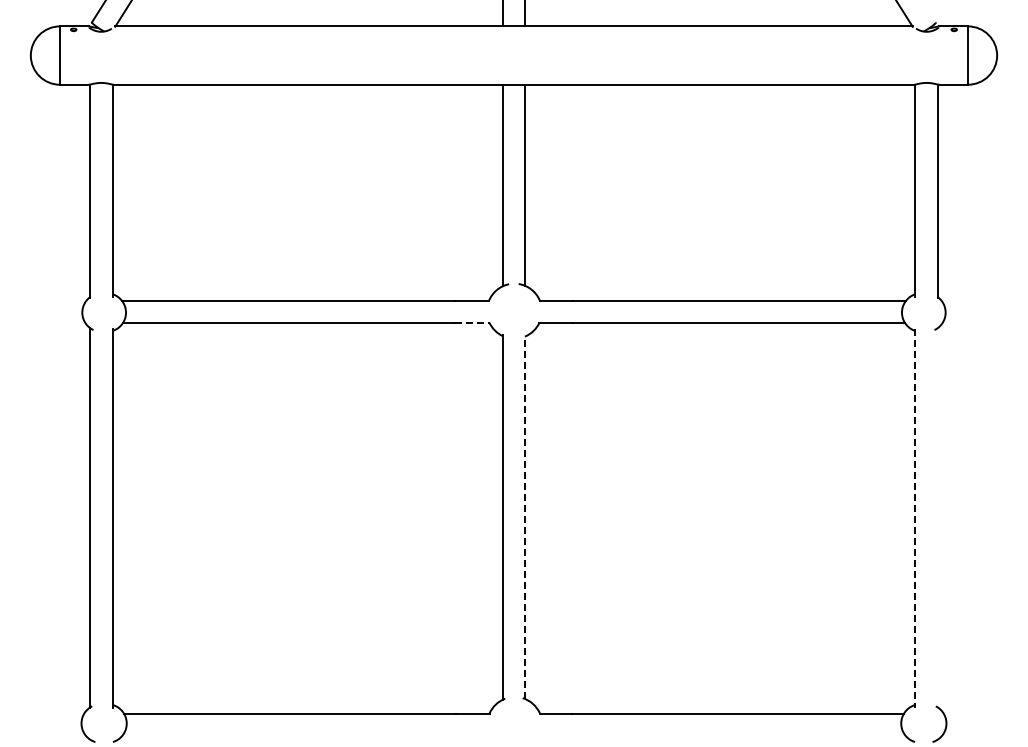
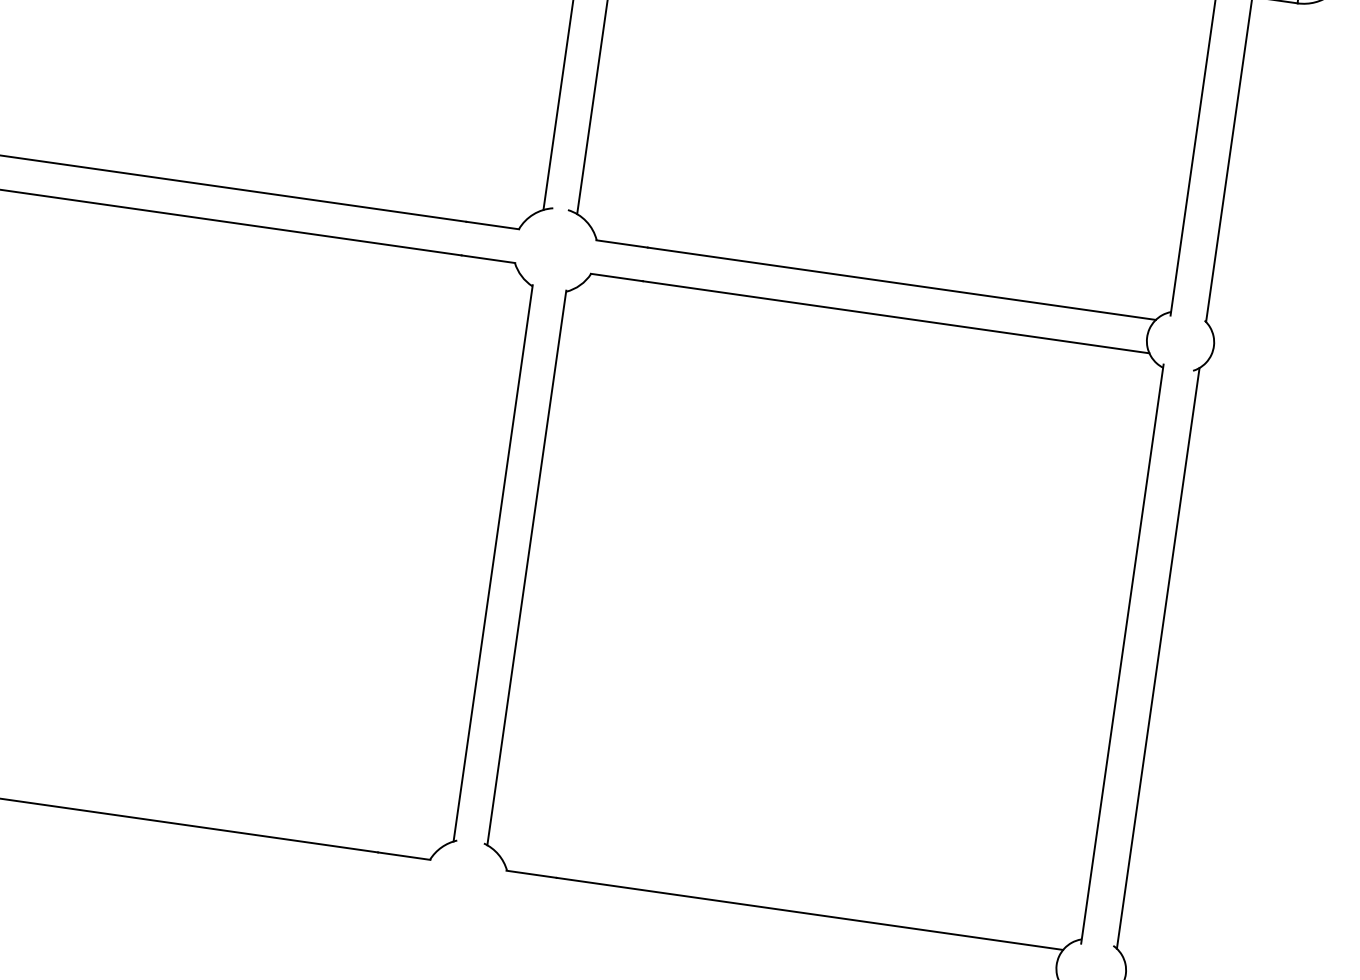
line: (472, 322) -> (489, 258), dashed -> solid
line: (525, 517) -> (527, 568), dashed -> solid
line: (938, 517) -> (1158, 657), added
line: (915, 518) -> (1123, 654), dashed -> solid

